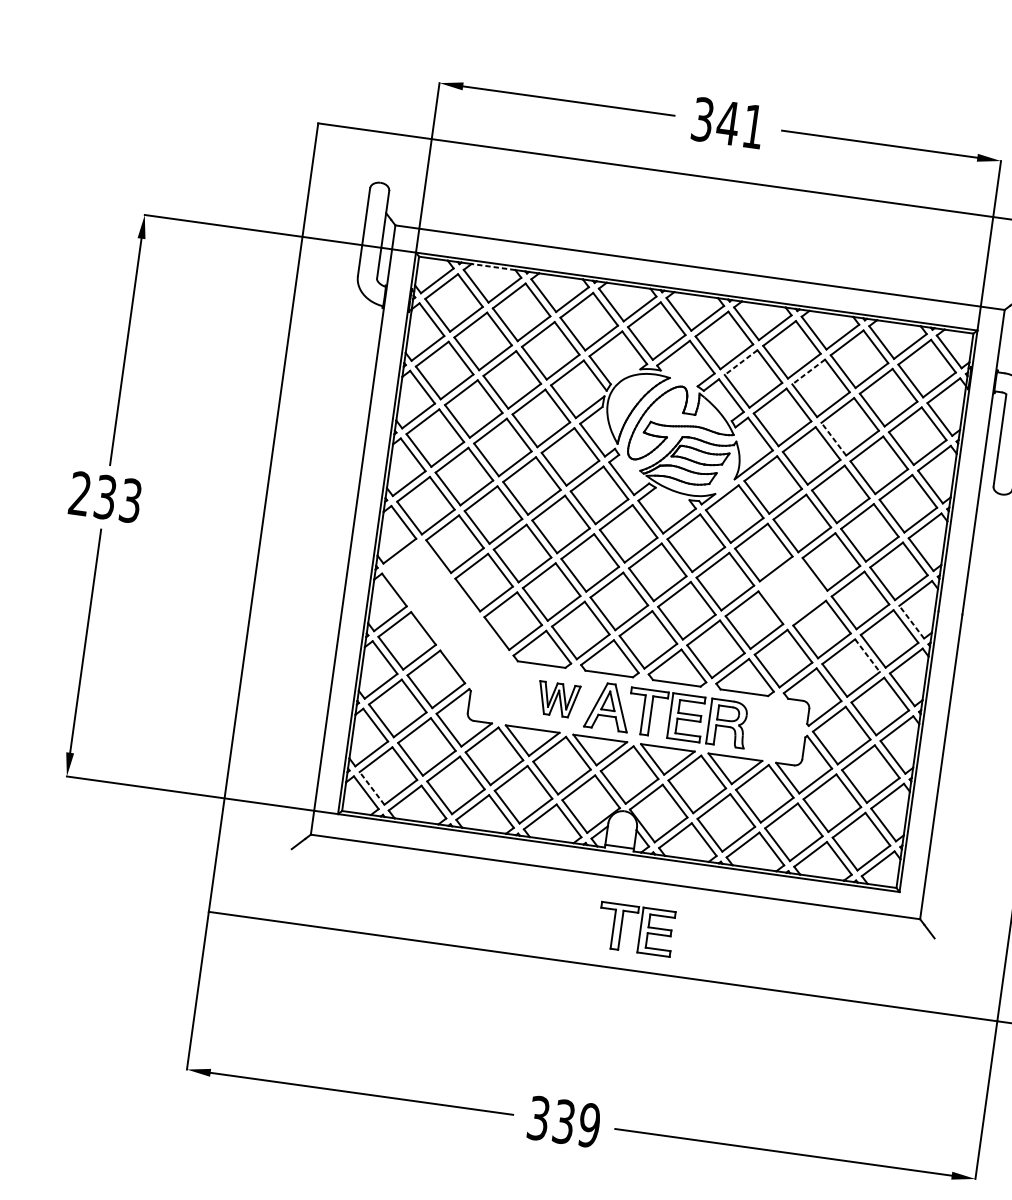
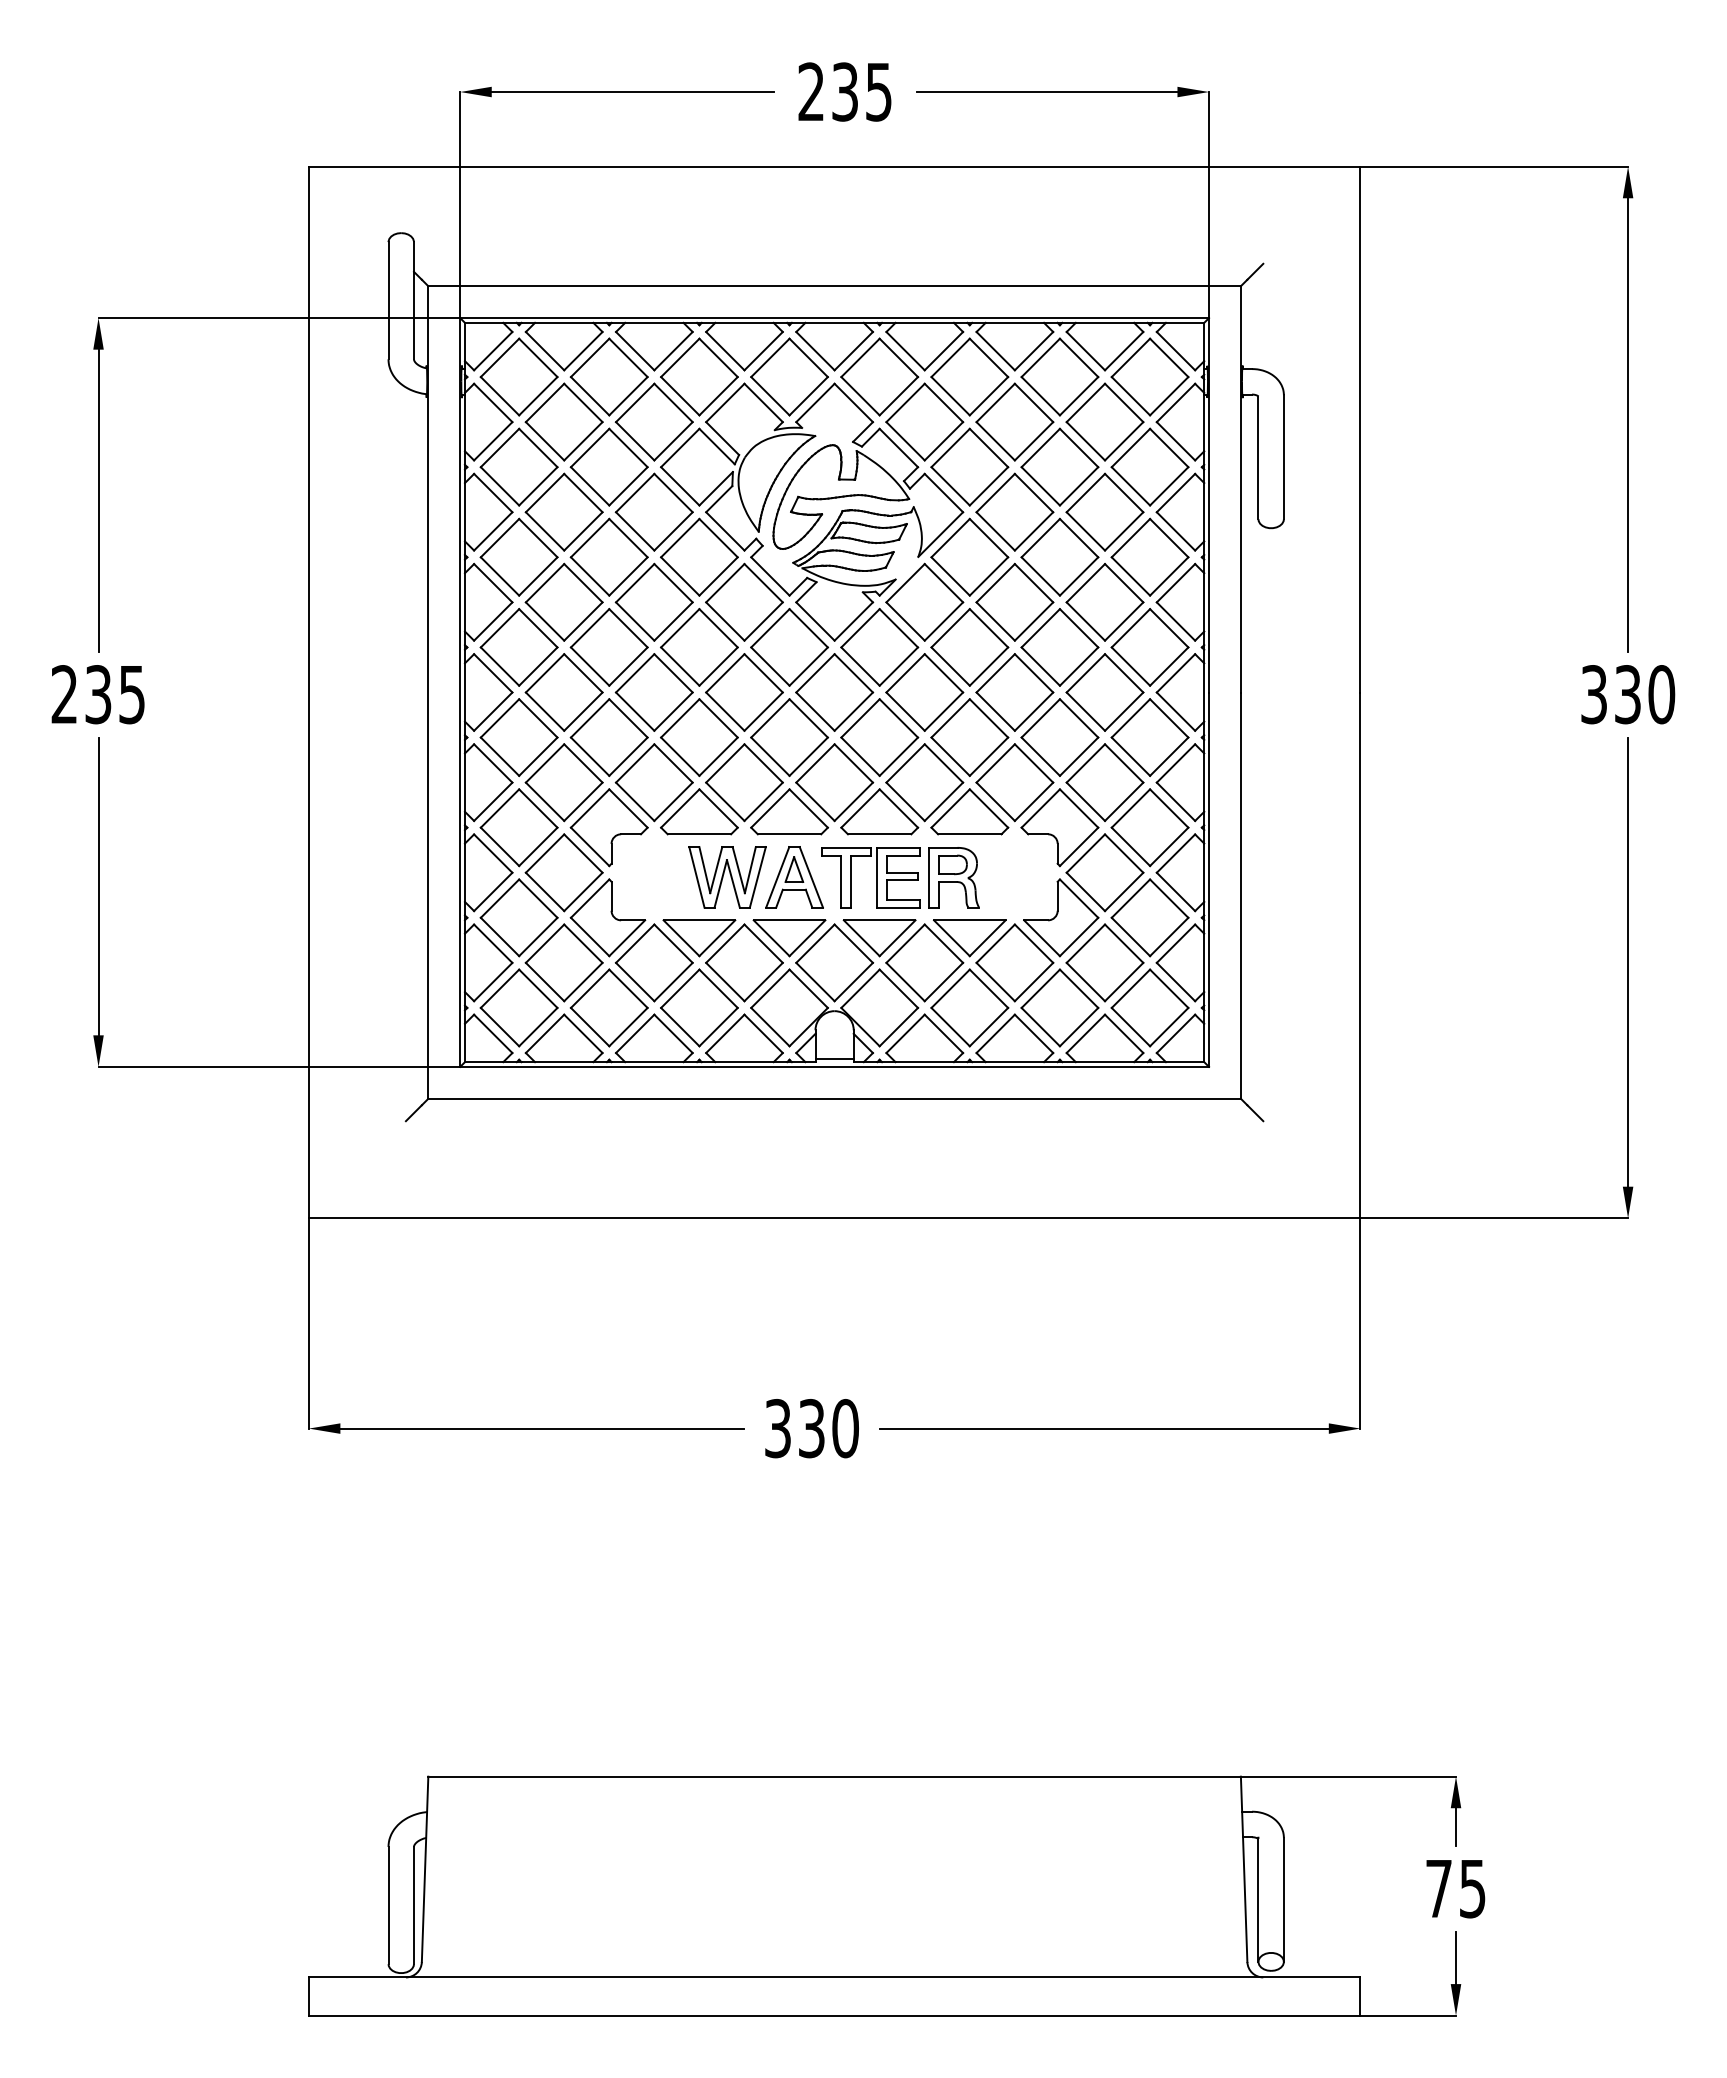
text: (727, 122) -> (844, 91), 341 -> 235
line: (492, 266) -> (563, 322), dashed -> solid
line: (741, 363) -> (905, 403), dashed -> solid
line: (808, 372) -> (995, 403), dashed -> solid
line: (833, 438) -> (1040, 485), dashed -> solid
text: (131, 500) -> (132, 694), 233 -> 235
part: (792, 591) -> (1014, 692), added
part: (445, 611) -> (563, 782), added
line: (911, 622) -> (1175, 711), dashed -> solid
line: (867, 655) -> (1124, 763), dashed -> solid
part: (558, 699) -> (727, 877), size x1.43
line: (371, 787) -> (499, 1026), dashed -> solid
part: (635, 929) -> (870, 1163), removed
text: (589, 1125) -> (845, 1428), 339 -> 330

